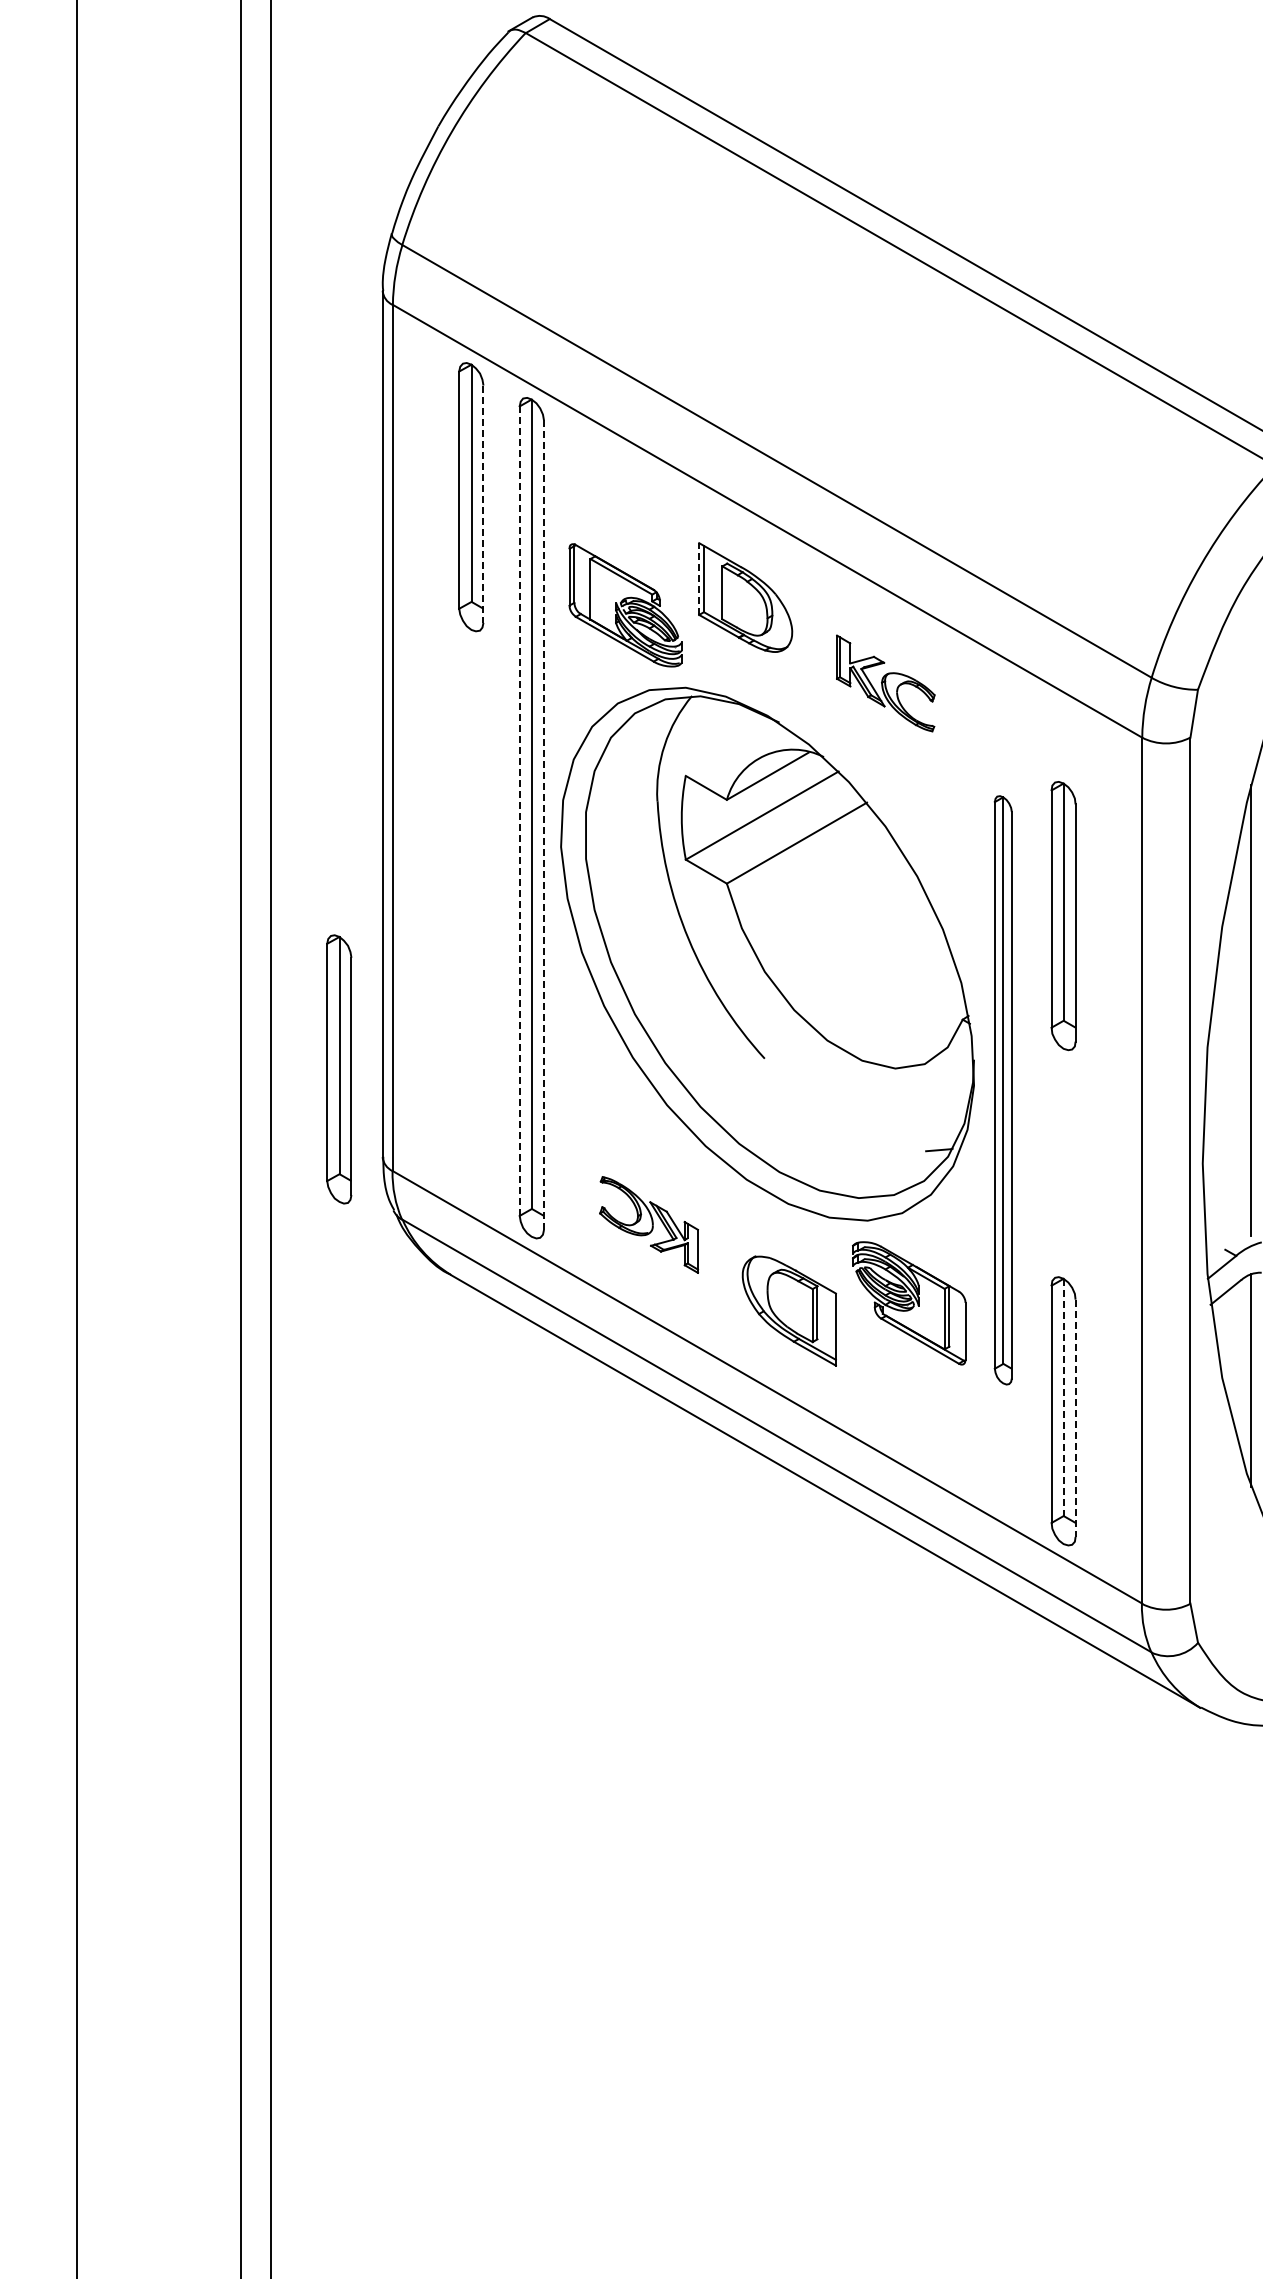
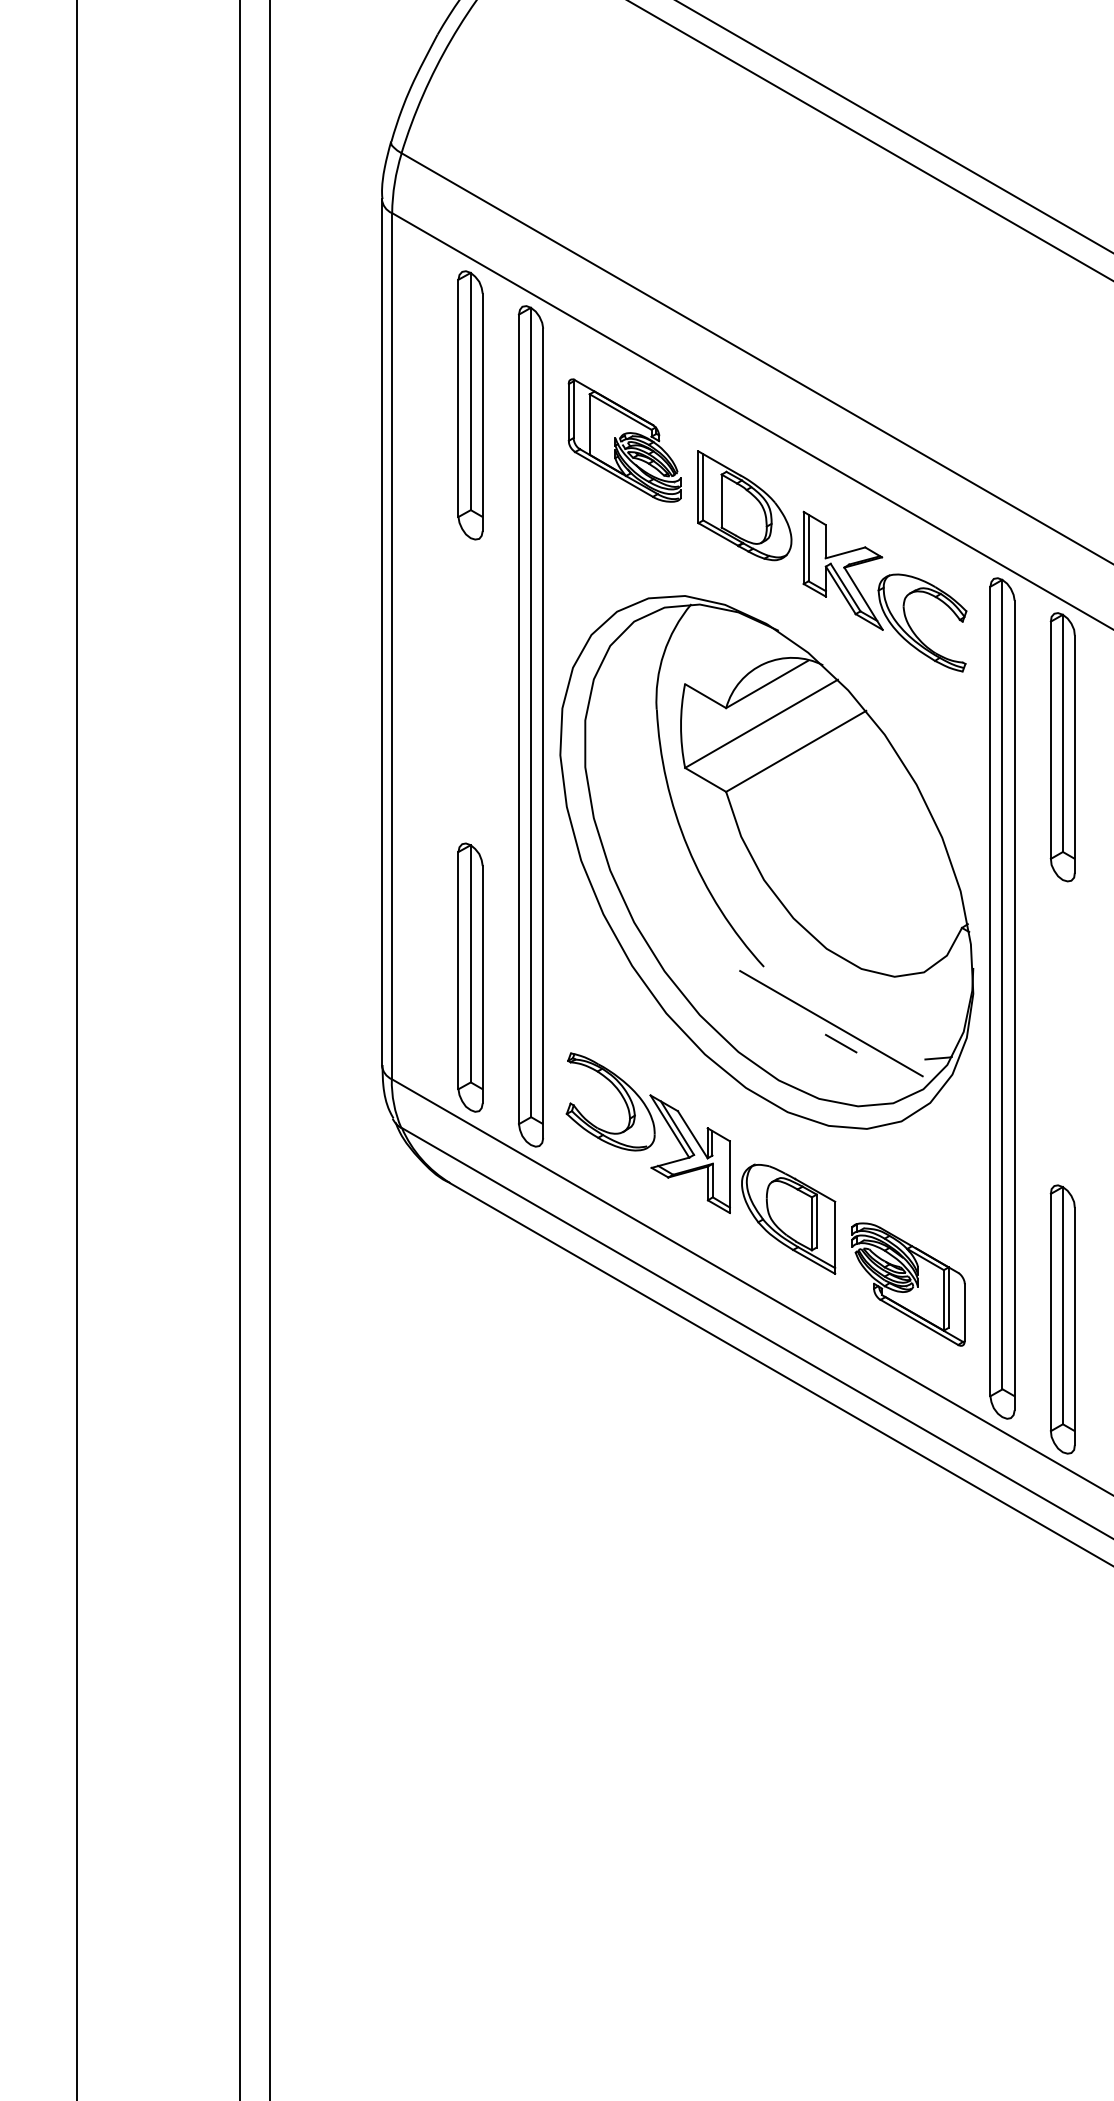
line: (483, 504) -> (482, 412), dashed -> solid
line: (699, 579) -> (698, 487), dashed -> solid
part: (625, 605) -> (624, 440), moved
part: (885, 683) -> (884, 591), size x1.67
line: (519, 811) -> (518, 719), dashed -> solid
line: (543, 825) -> (542, 733), dashed -> solid
part: (1063, 916) -> (1062, 747), moved
part: (339, 1069) -> (470, 977), moved
part: (1003, 1090) -> (1002, 998), size x1.43
line: (831, 1115) -> (830, 1023), added
line: (841, 1135) -> (840, 1043), added
part: (648, 1224) -> (647, 1132), size x1.67
part: (909, 1303) -> (908, 1284), moved
line: (1063, 1397) -> (1062, 1305), dashed -> solid
line: (1075, 1418) -> (1074, 1326), dashed -> solid

